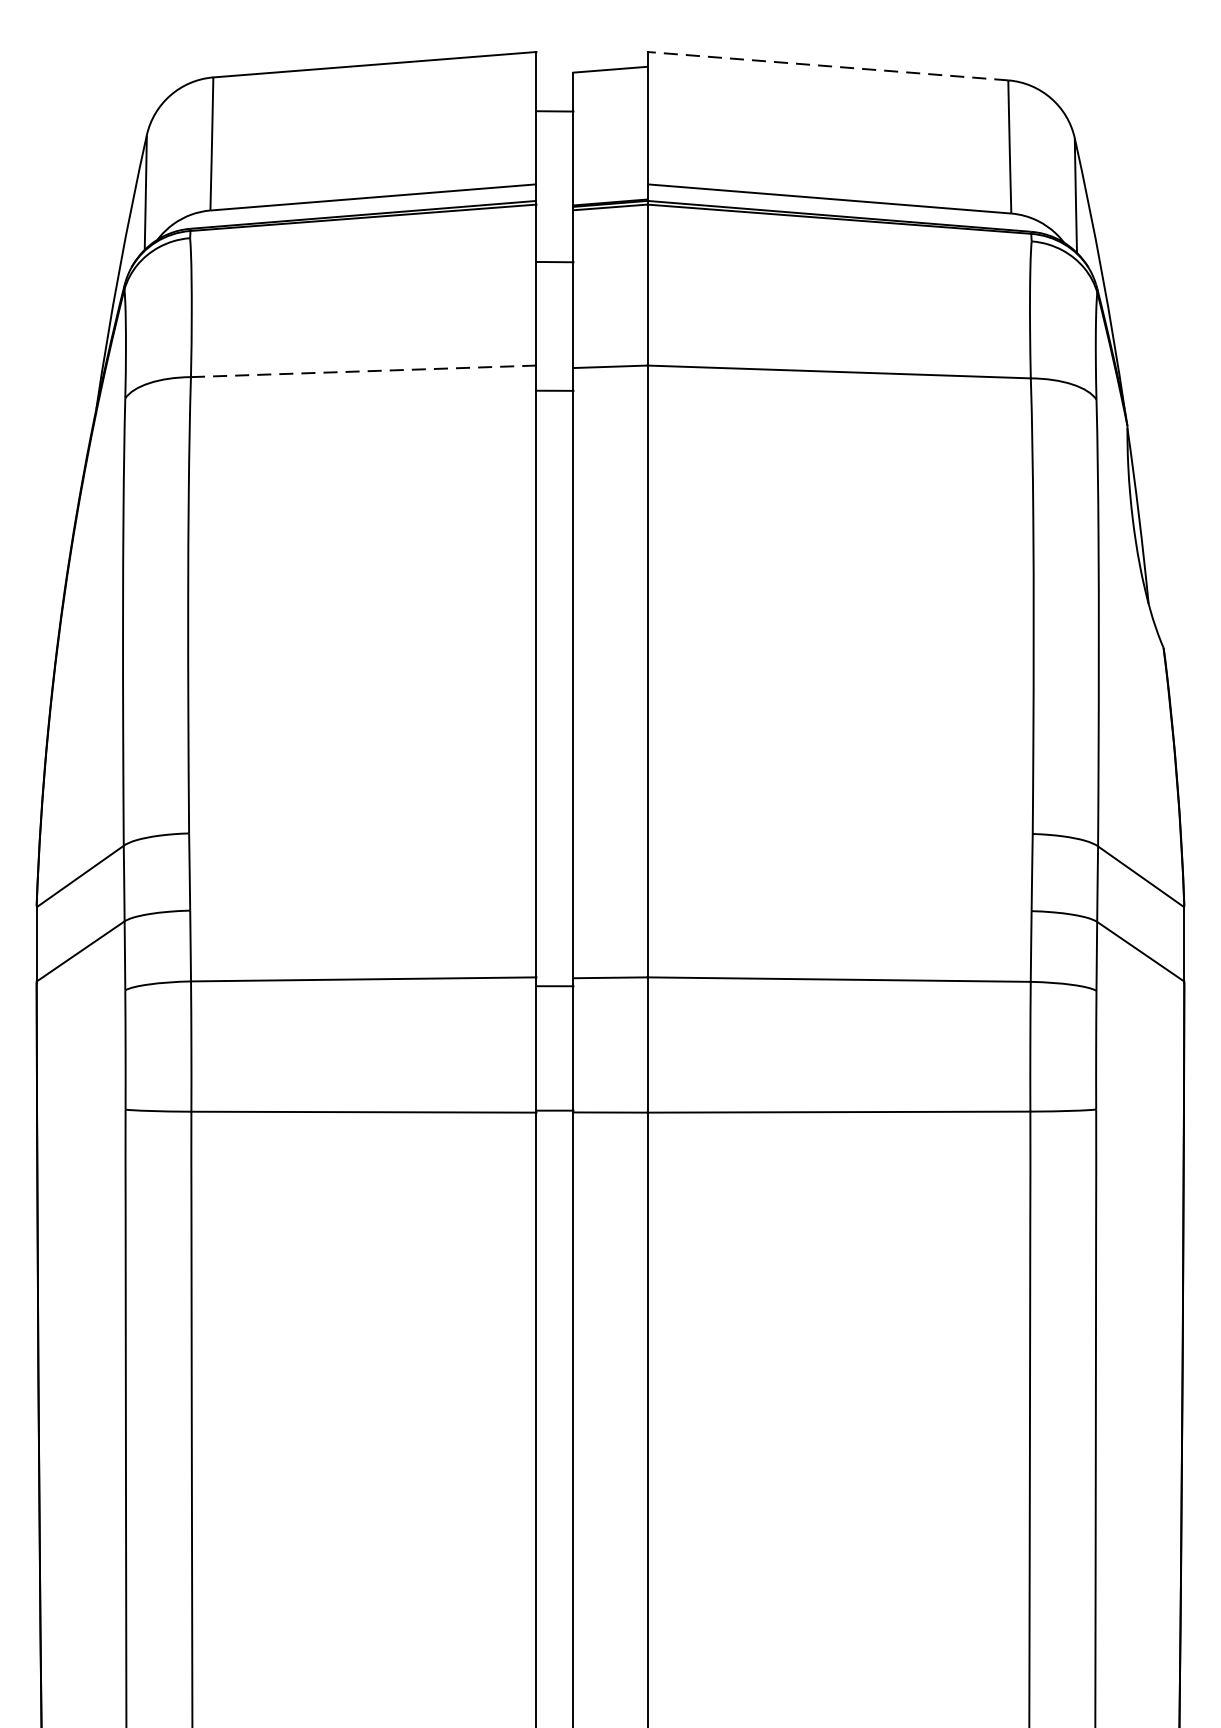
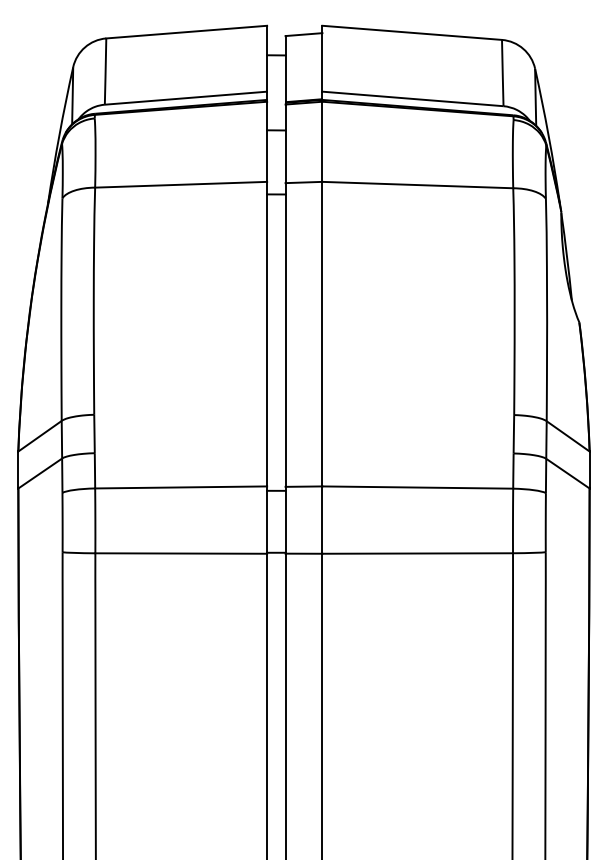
line: (826, 65) -> (411, 32), dashed -> solid
line: (364, 370) -> (181, 184), dashed -> solid

